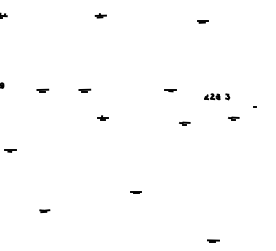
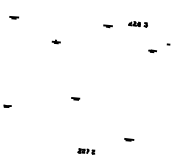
part: (84, 90) -> (44, 20), removed
part: (217, 96) -> (138, 24), moved
part: (184, 123) -> (115, 51), removed

